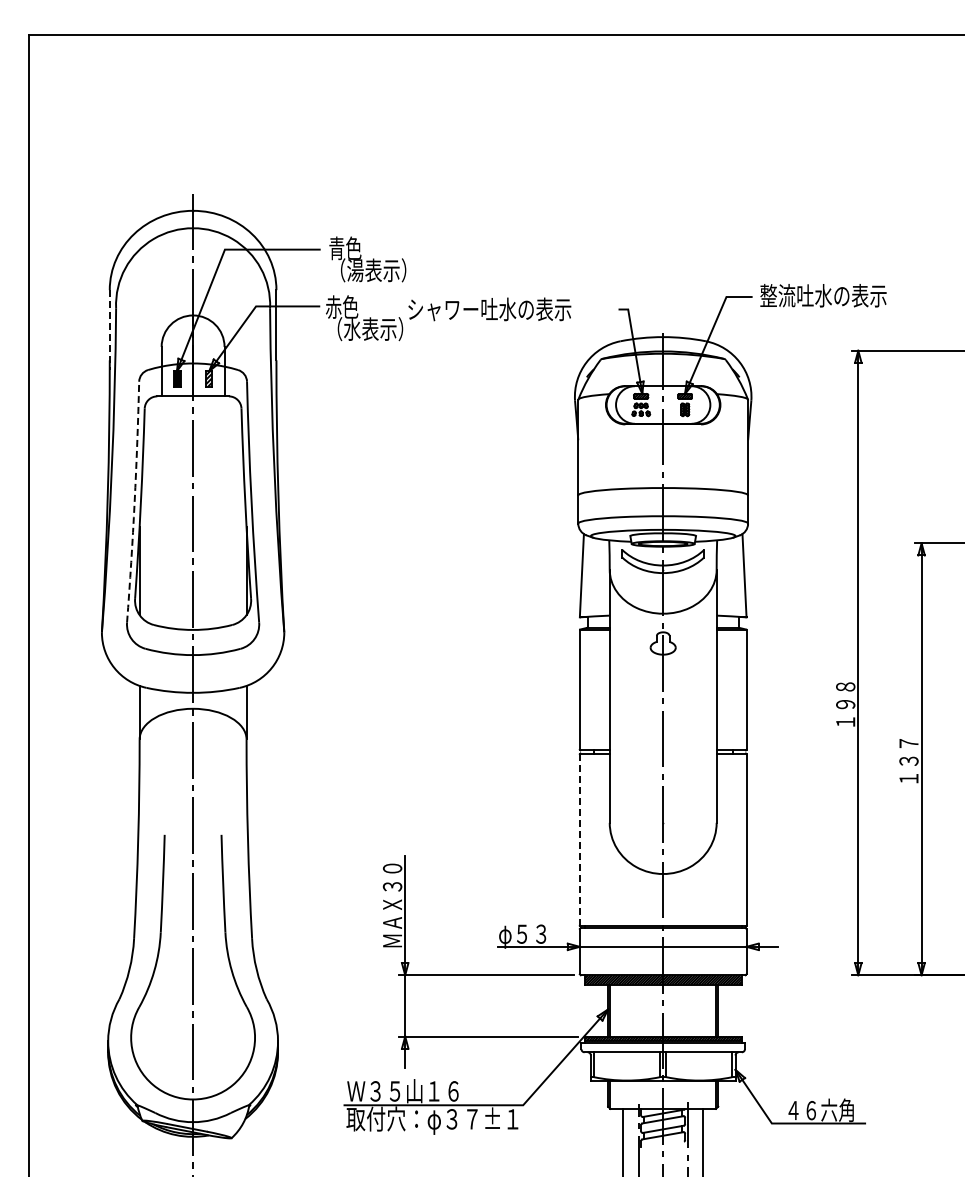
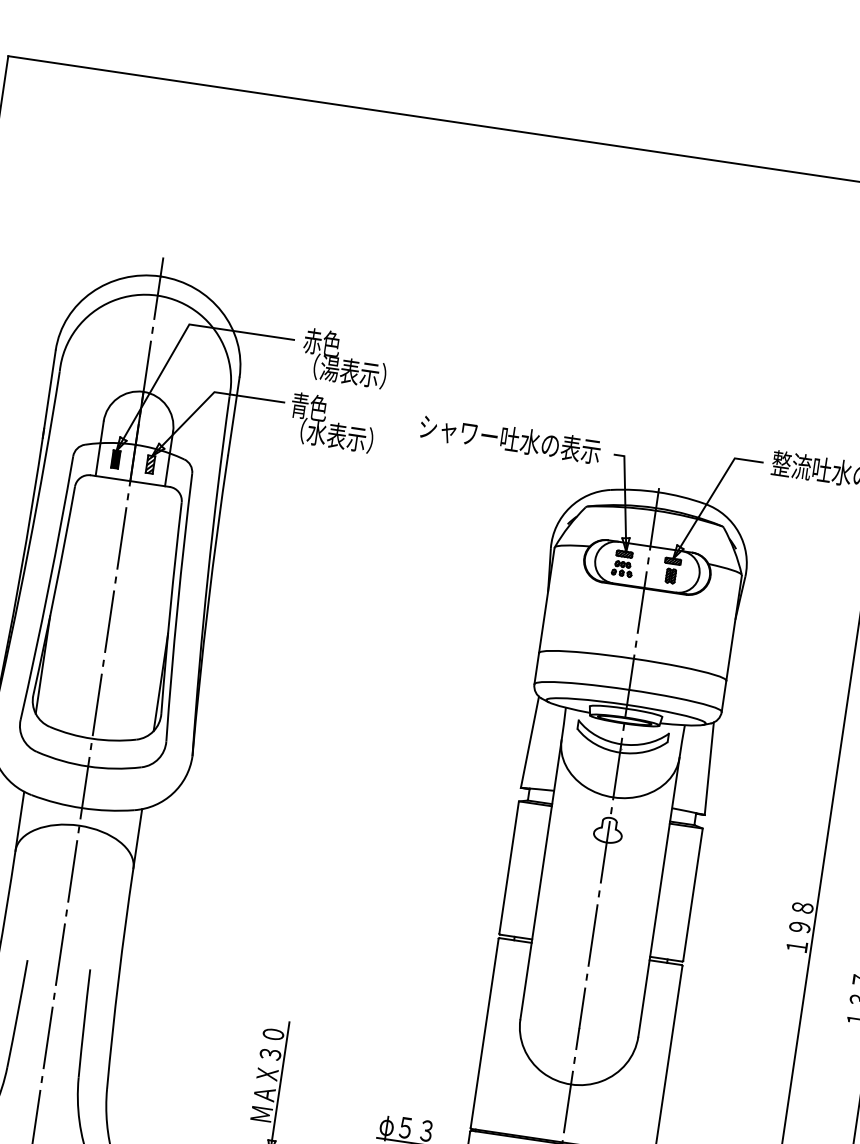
text: (336, 249) -> (312, 342), 青色 -> 赤色
text: (333, 307) -> (299, 405), 赤色 -> 青色
text: (489, 309) -> (510, 439), moved
line: (109, 329) -> (49, 393), dashed -> solid
arc: (134, 502) -> (48, 588), dashed -> solid
line: (579, 840) -> (484, 1033), dashed -> solid

